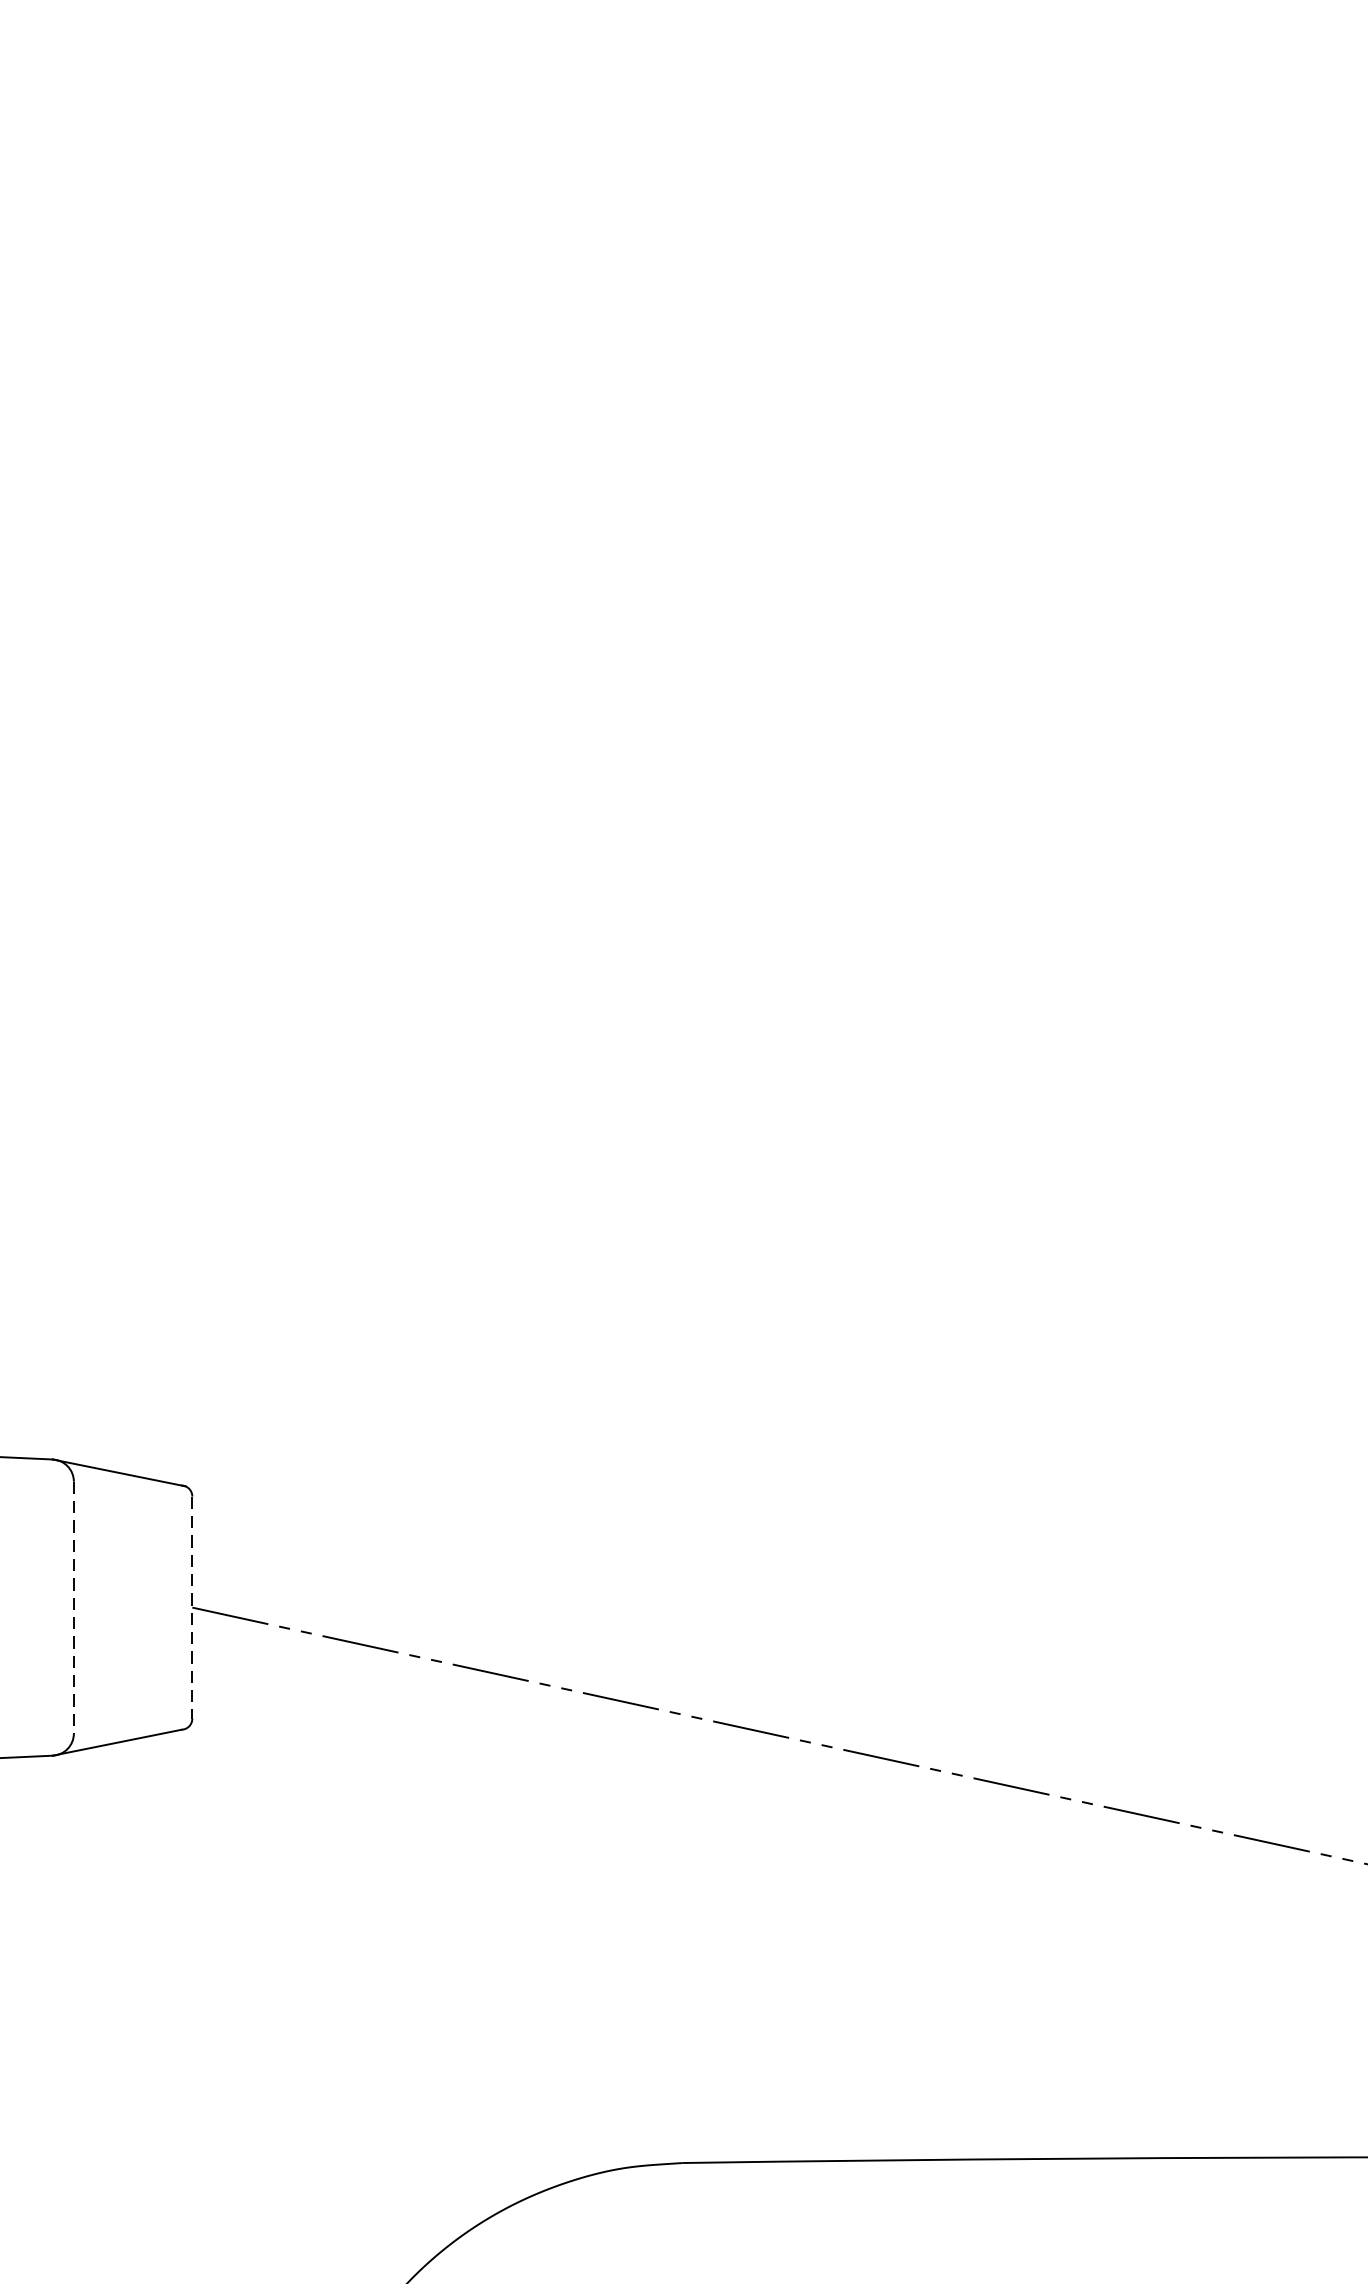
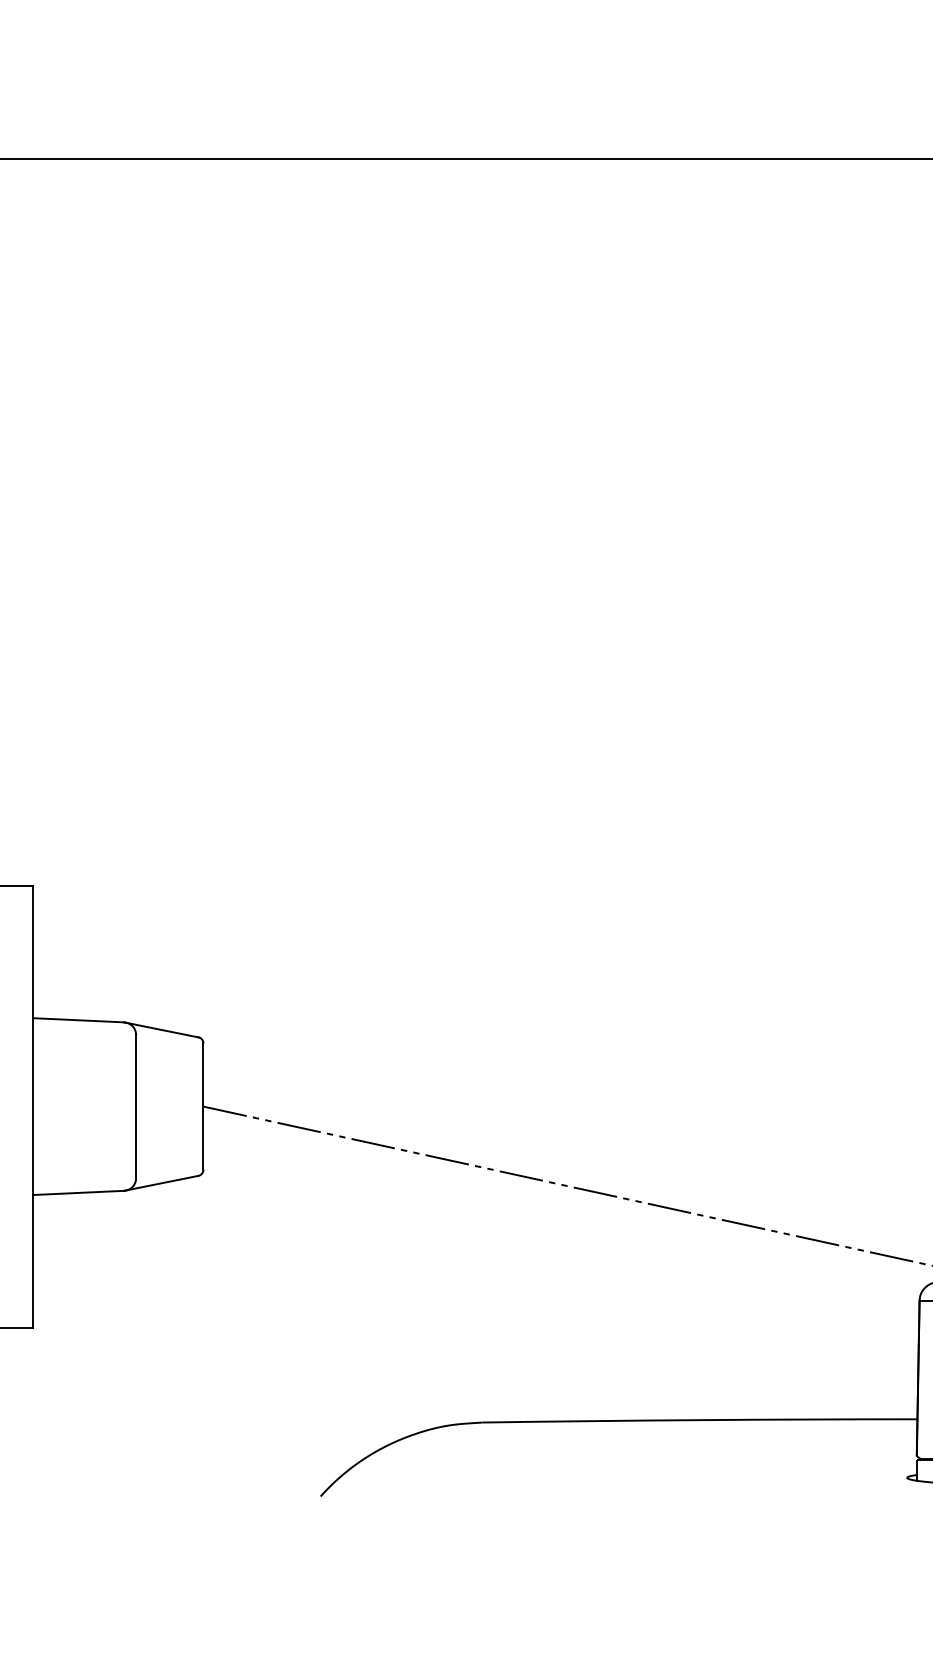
line: (74, 1607) -> (136, 1106), dashed -> solid
line: (192, 1609) -> (203, 1107), dashed -> solid

